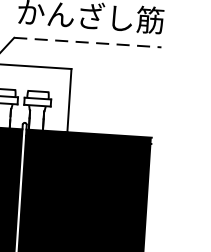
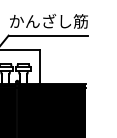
line: (88, 42) -> (48, 35), dashed -> solid

